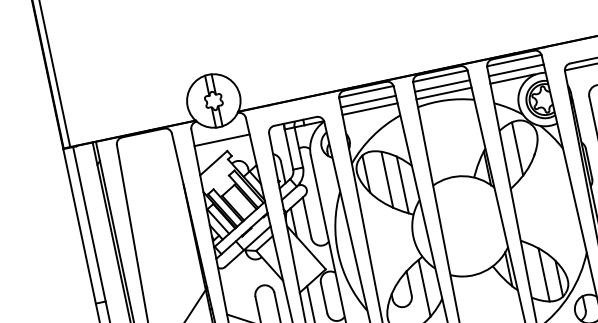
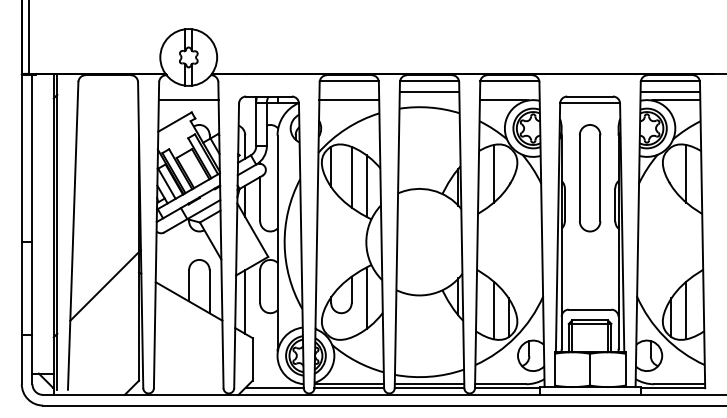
line: (516, 70) -> (509, 91), removed
line: (444, 93) -> (429, 100), removed
line: (368, 101) -> (349, 91), removed

